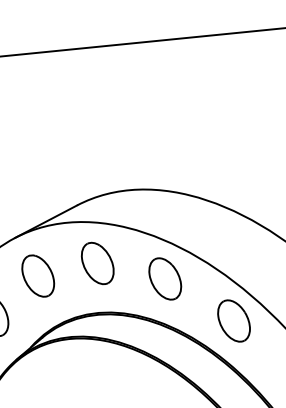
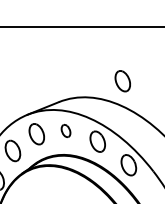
part: (203, 149) -> (122, 81), added
part: (96, 262) -> (65, 130), size x0.6

